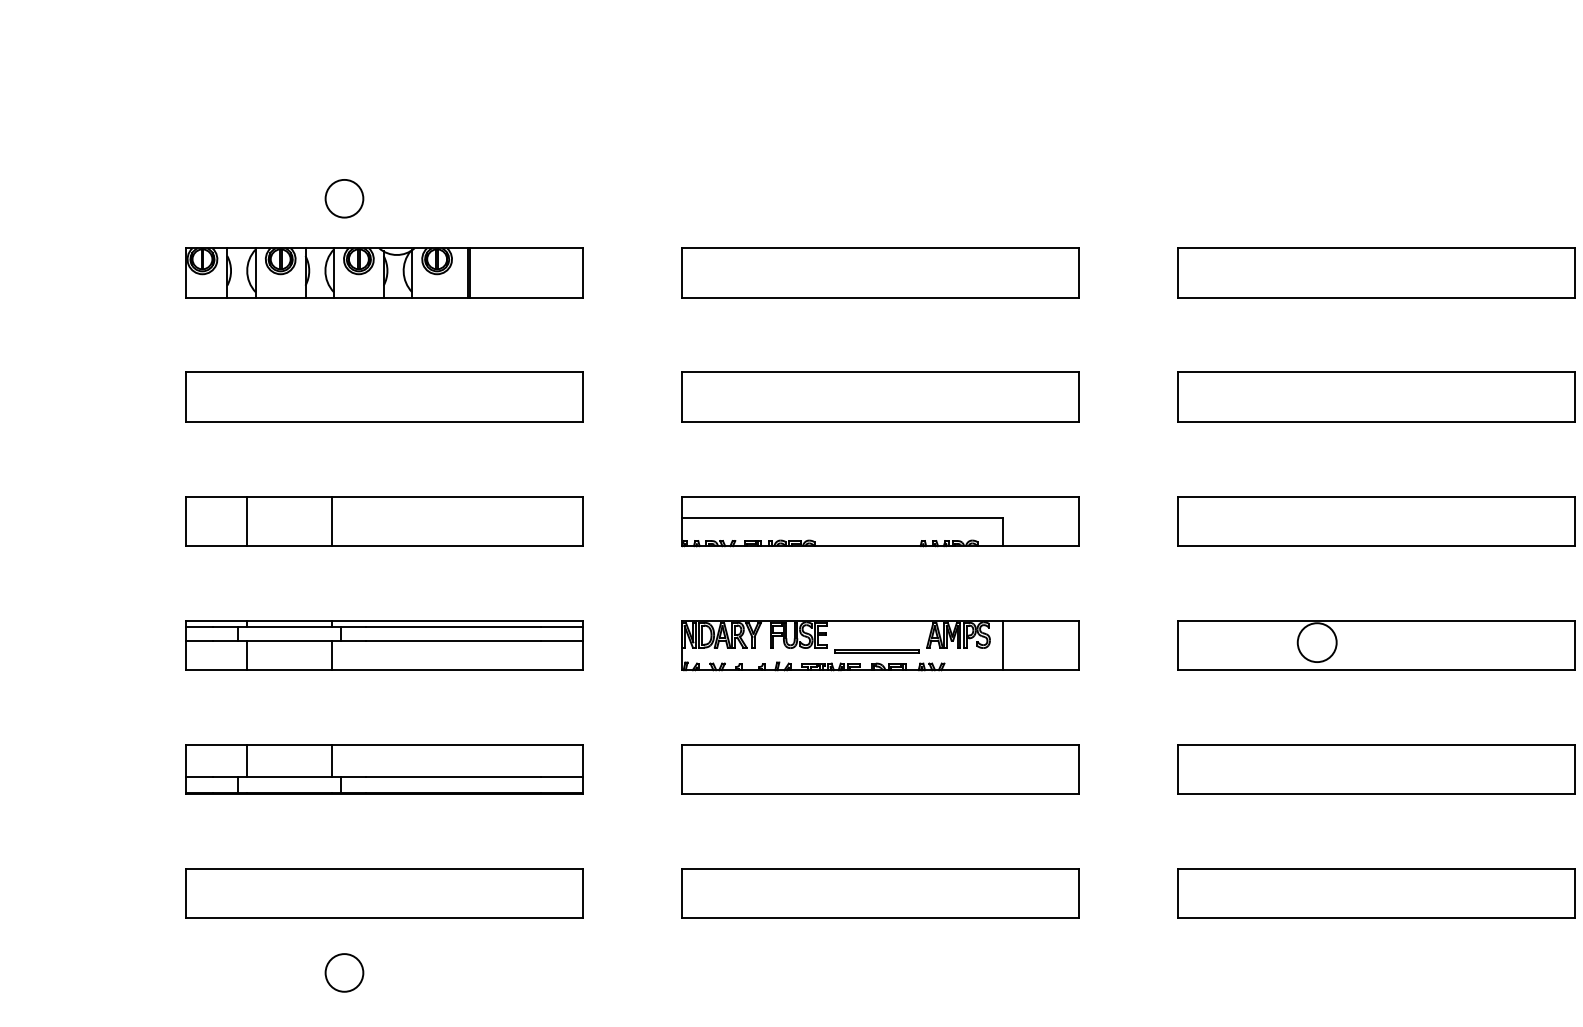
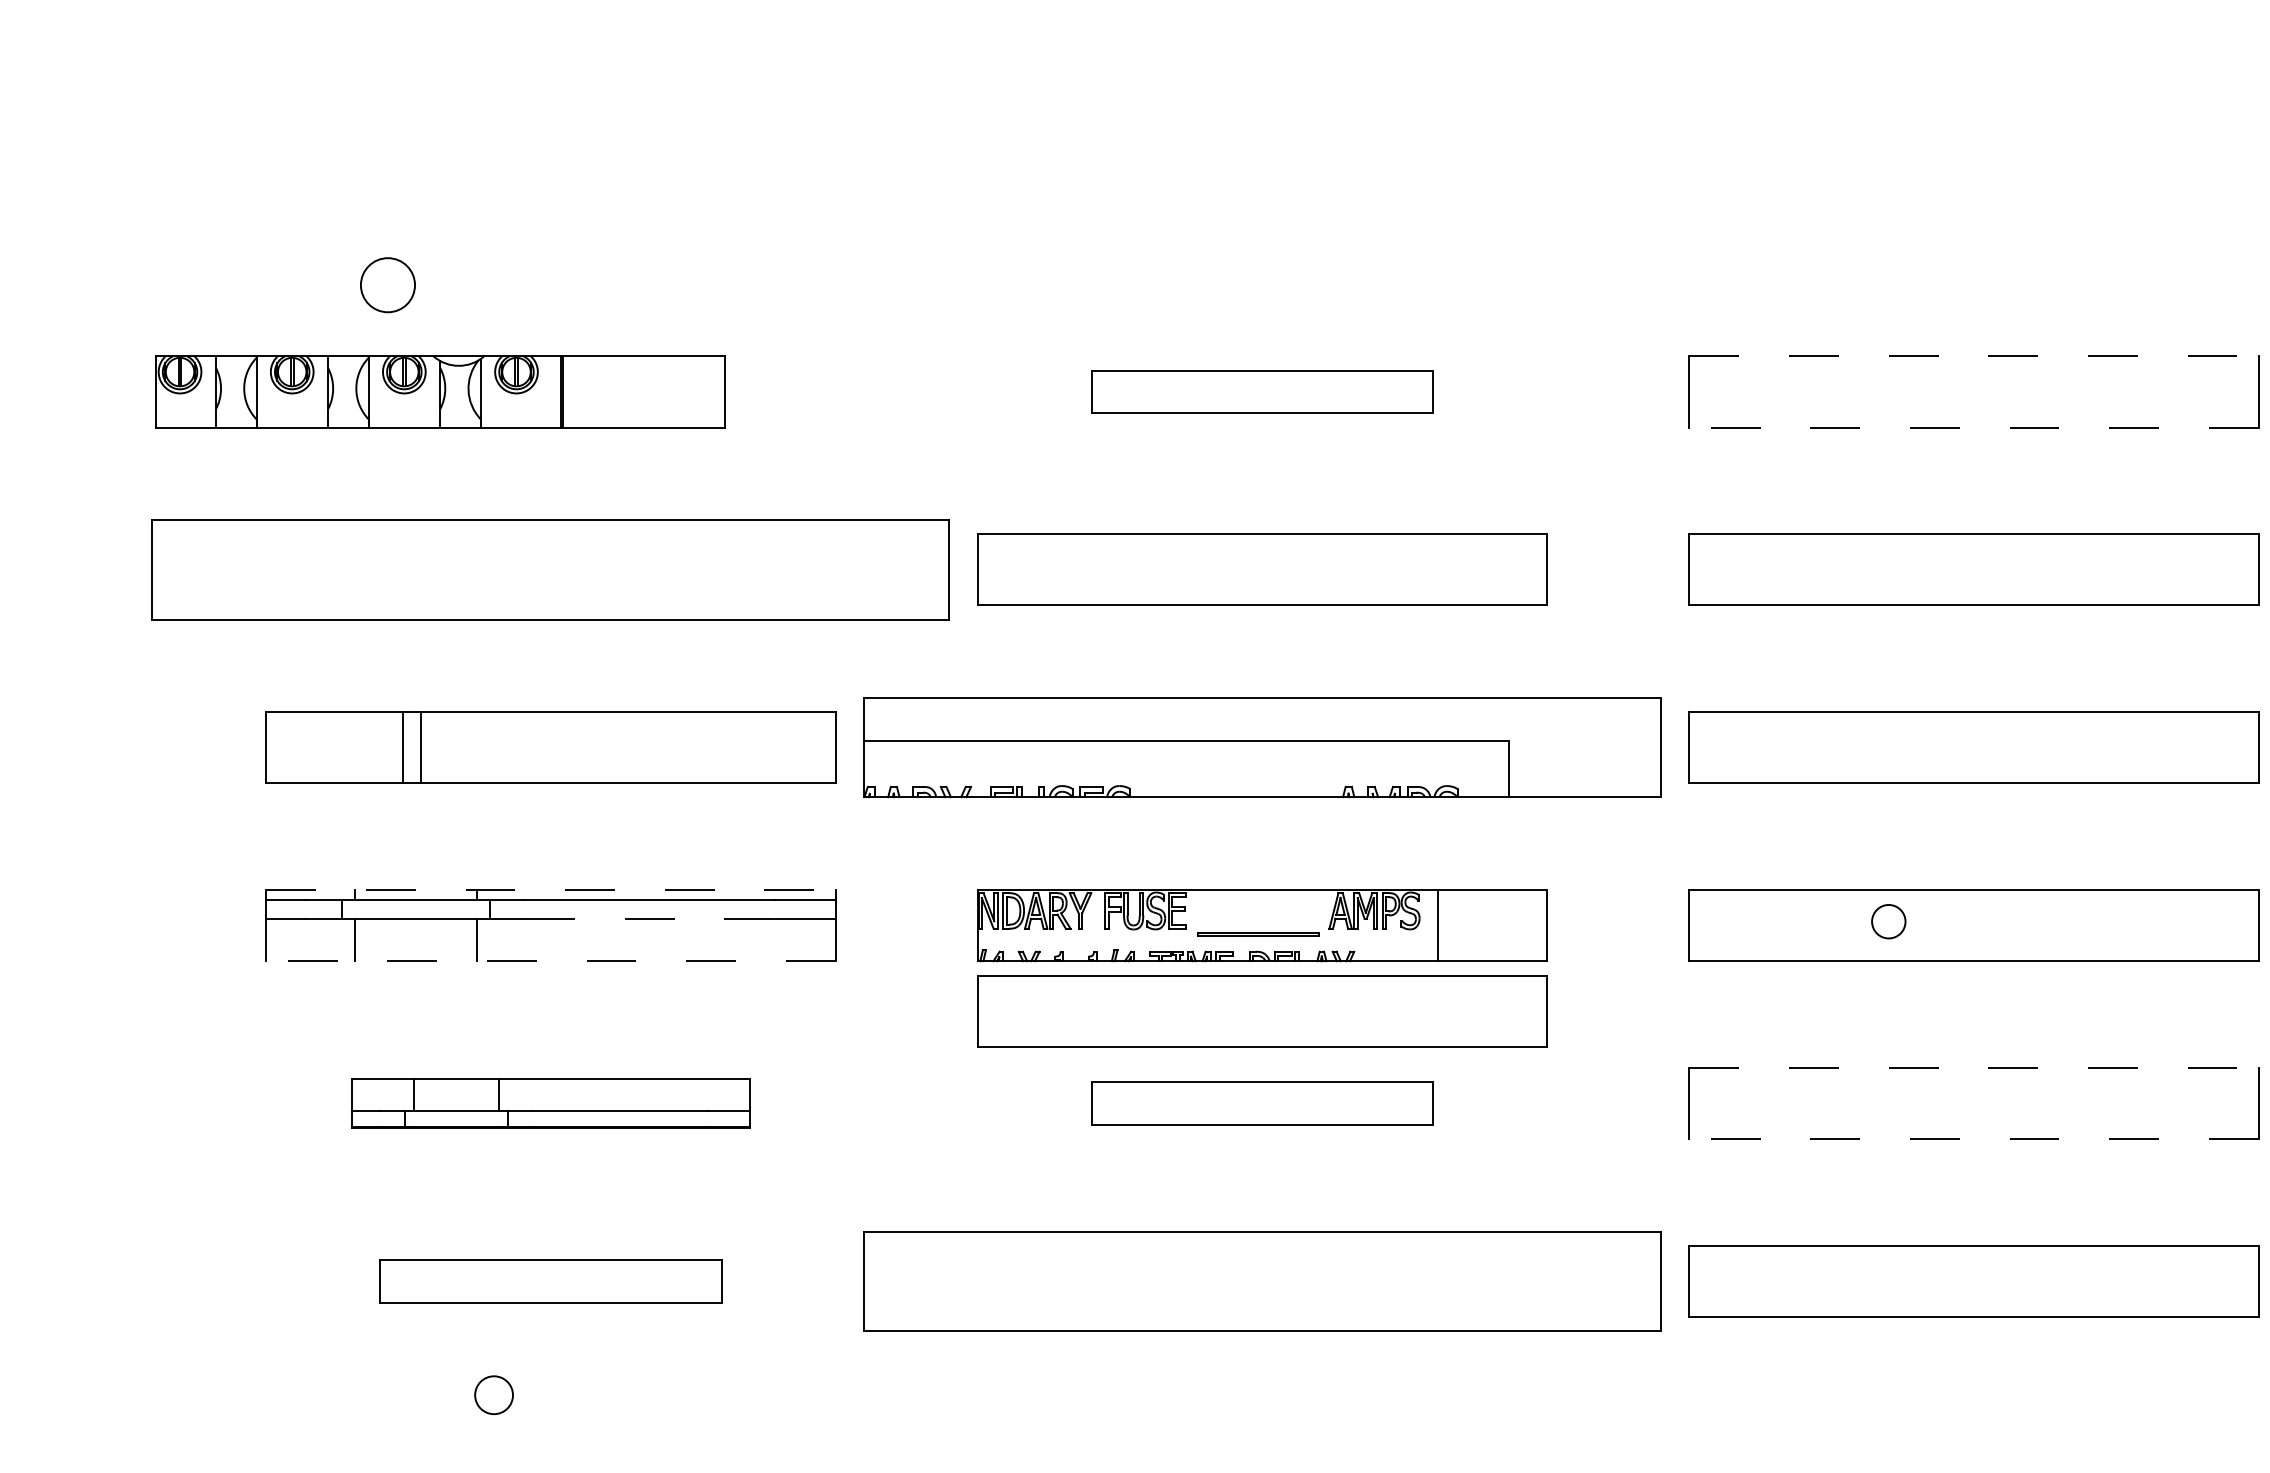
circle: (344, 198) -> (387, 284), moved
line: (1376, 248) -> (1973, 356), solid -> dashed
part: (384, 272) -> (441, 390), moved
part: (880, 272) -> (1262, 390), size x0.6
line: (1376, 298) -> (1973, 428), solid -> dashed
part: (384, 396) -> (551, 568), size x1.4
line: (247, 521) -> (403, 747), moved
line: (332, 521) -> (420, 747), moved
part: (880, 521) -> (1262, 747), size x1.4
line: (384, 620) -> (551, 889), solid -> dashed
line: (453, 641) -> (650, 920), solid -> dashed
circle: (1316, 642) -> (1887, 921), size x0.6
line: (383, 670) -> (550, 961), solid -> dashed
part: (880, 704) -> (1262, 1010), added
line: (1376, 744) -> (1973, 1067), solid -> dashed
part: (384, 769) -> (551, 1103), size x0.7
part: (880, 769) -> (1262, 1103), size x0.6
line: (1376, 794) -> (1973, 1139), solid -> dashed
part: (384, 893) -> (551, 1281), size x0.6
part: (880, 893) -> (1262, 1281), size x1.4
circle: (344, 972) -> (494, 1394), size x0.7

